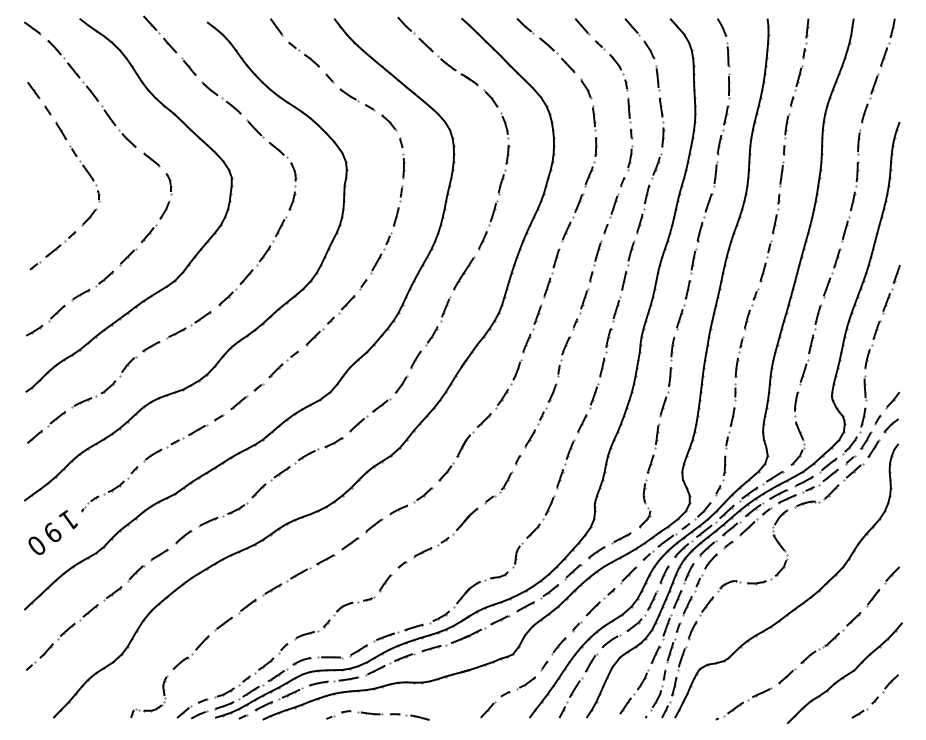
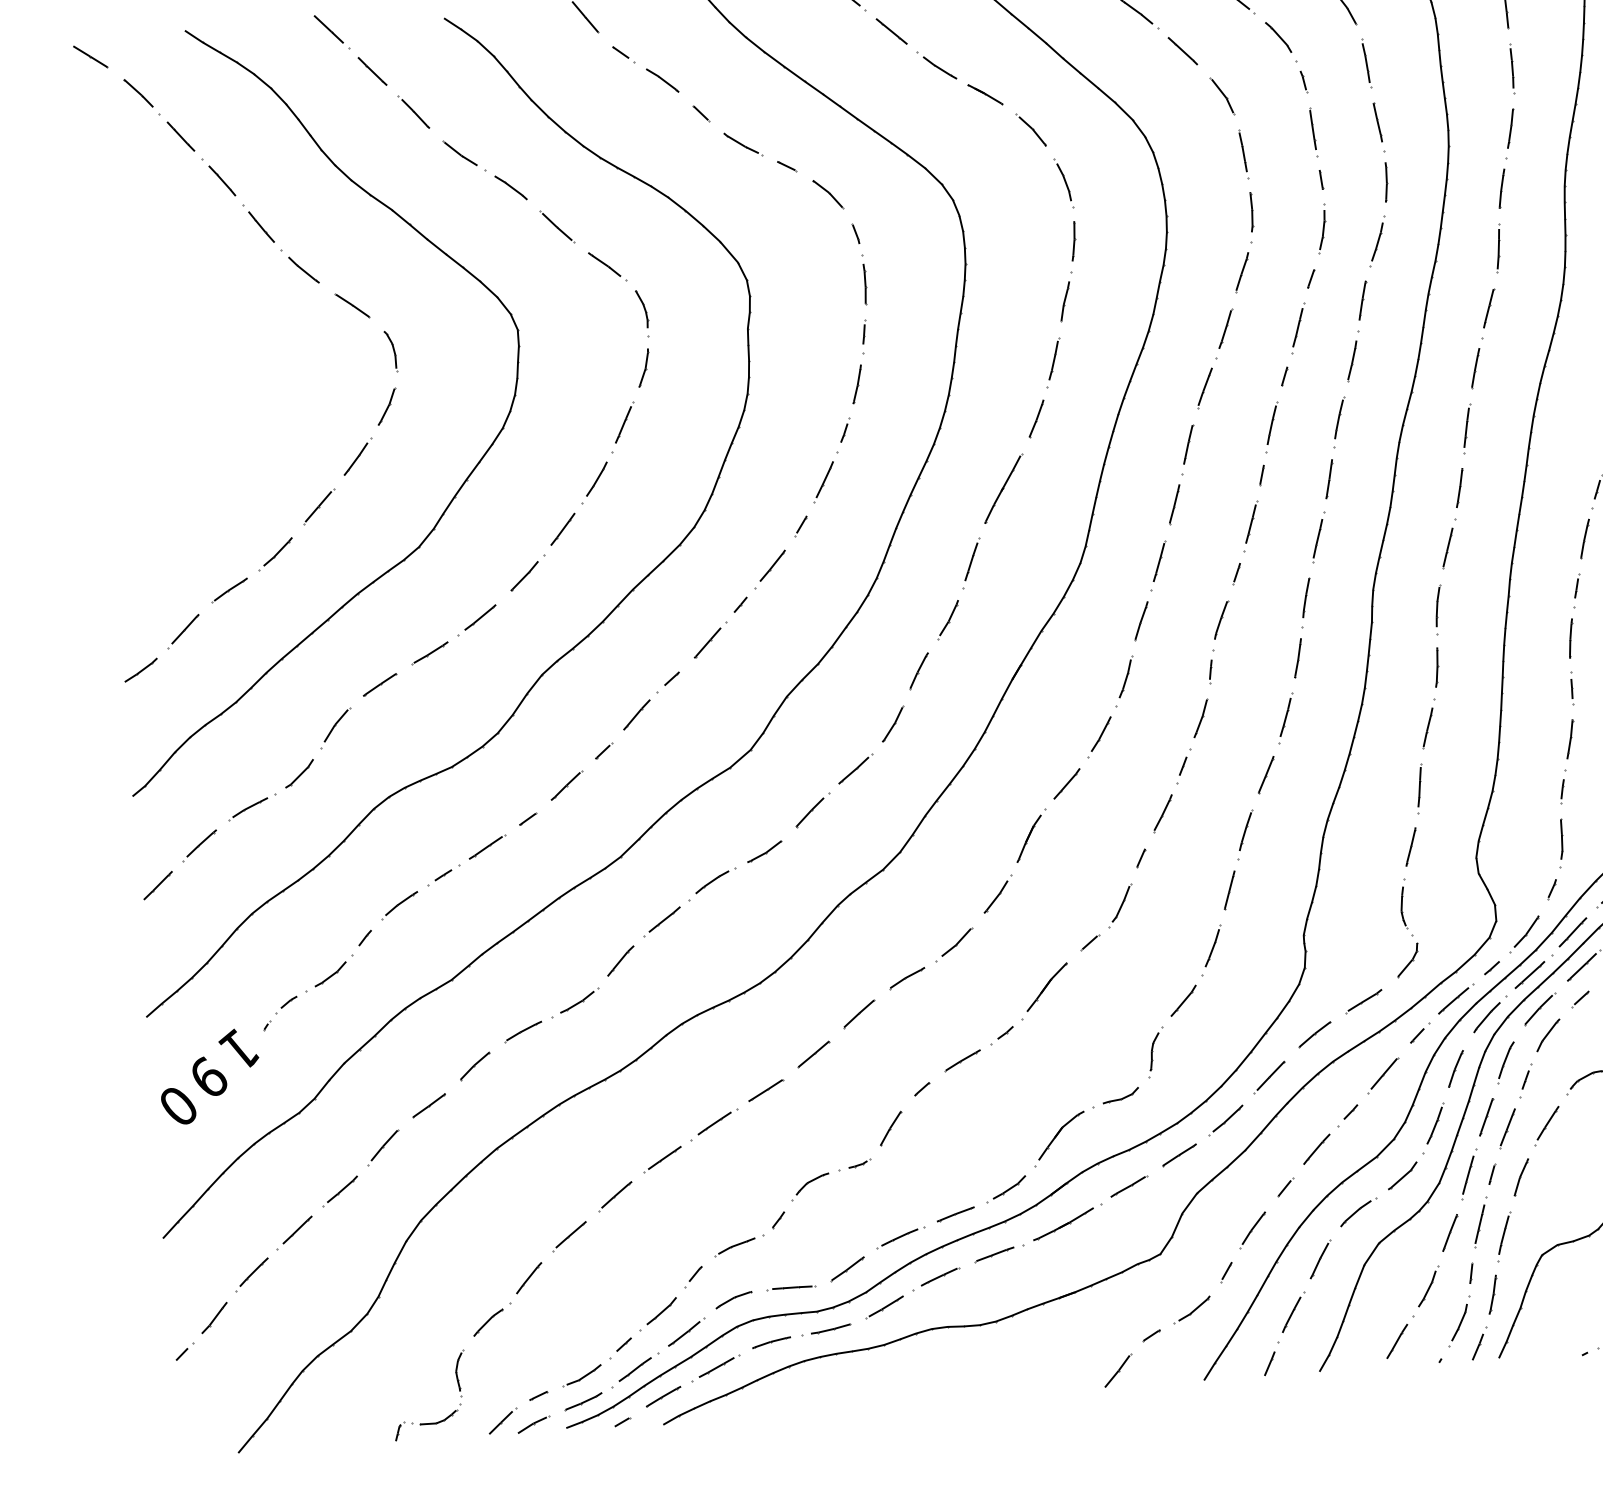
part: (82, 166) -> (213, 330), removed
part: (377, 715) -> (895, 1398), removed

